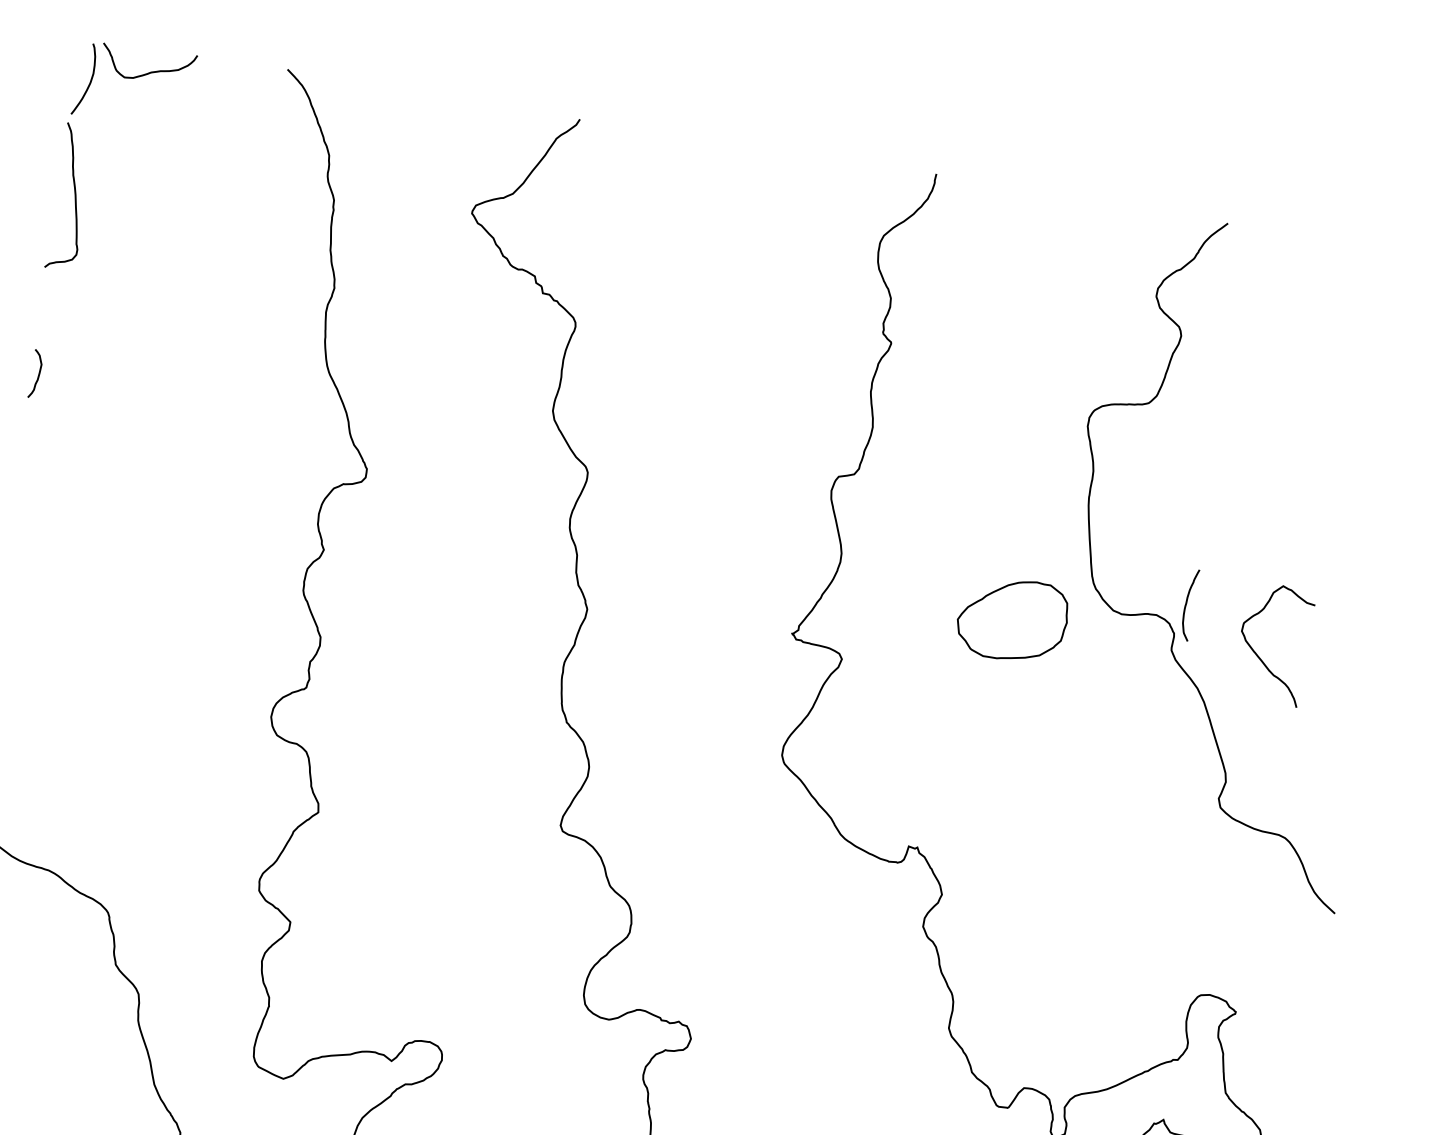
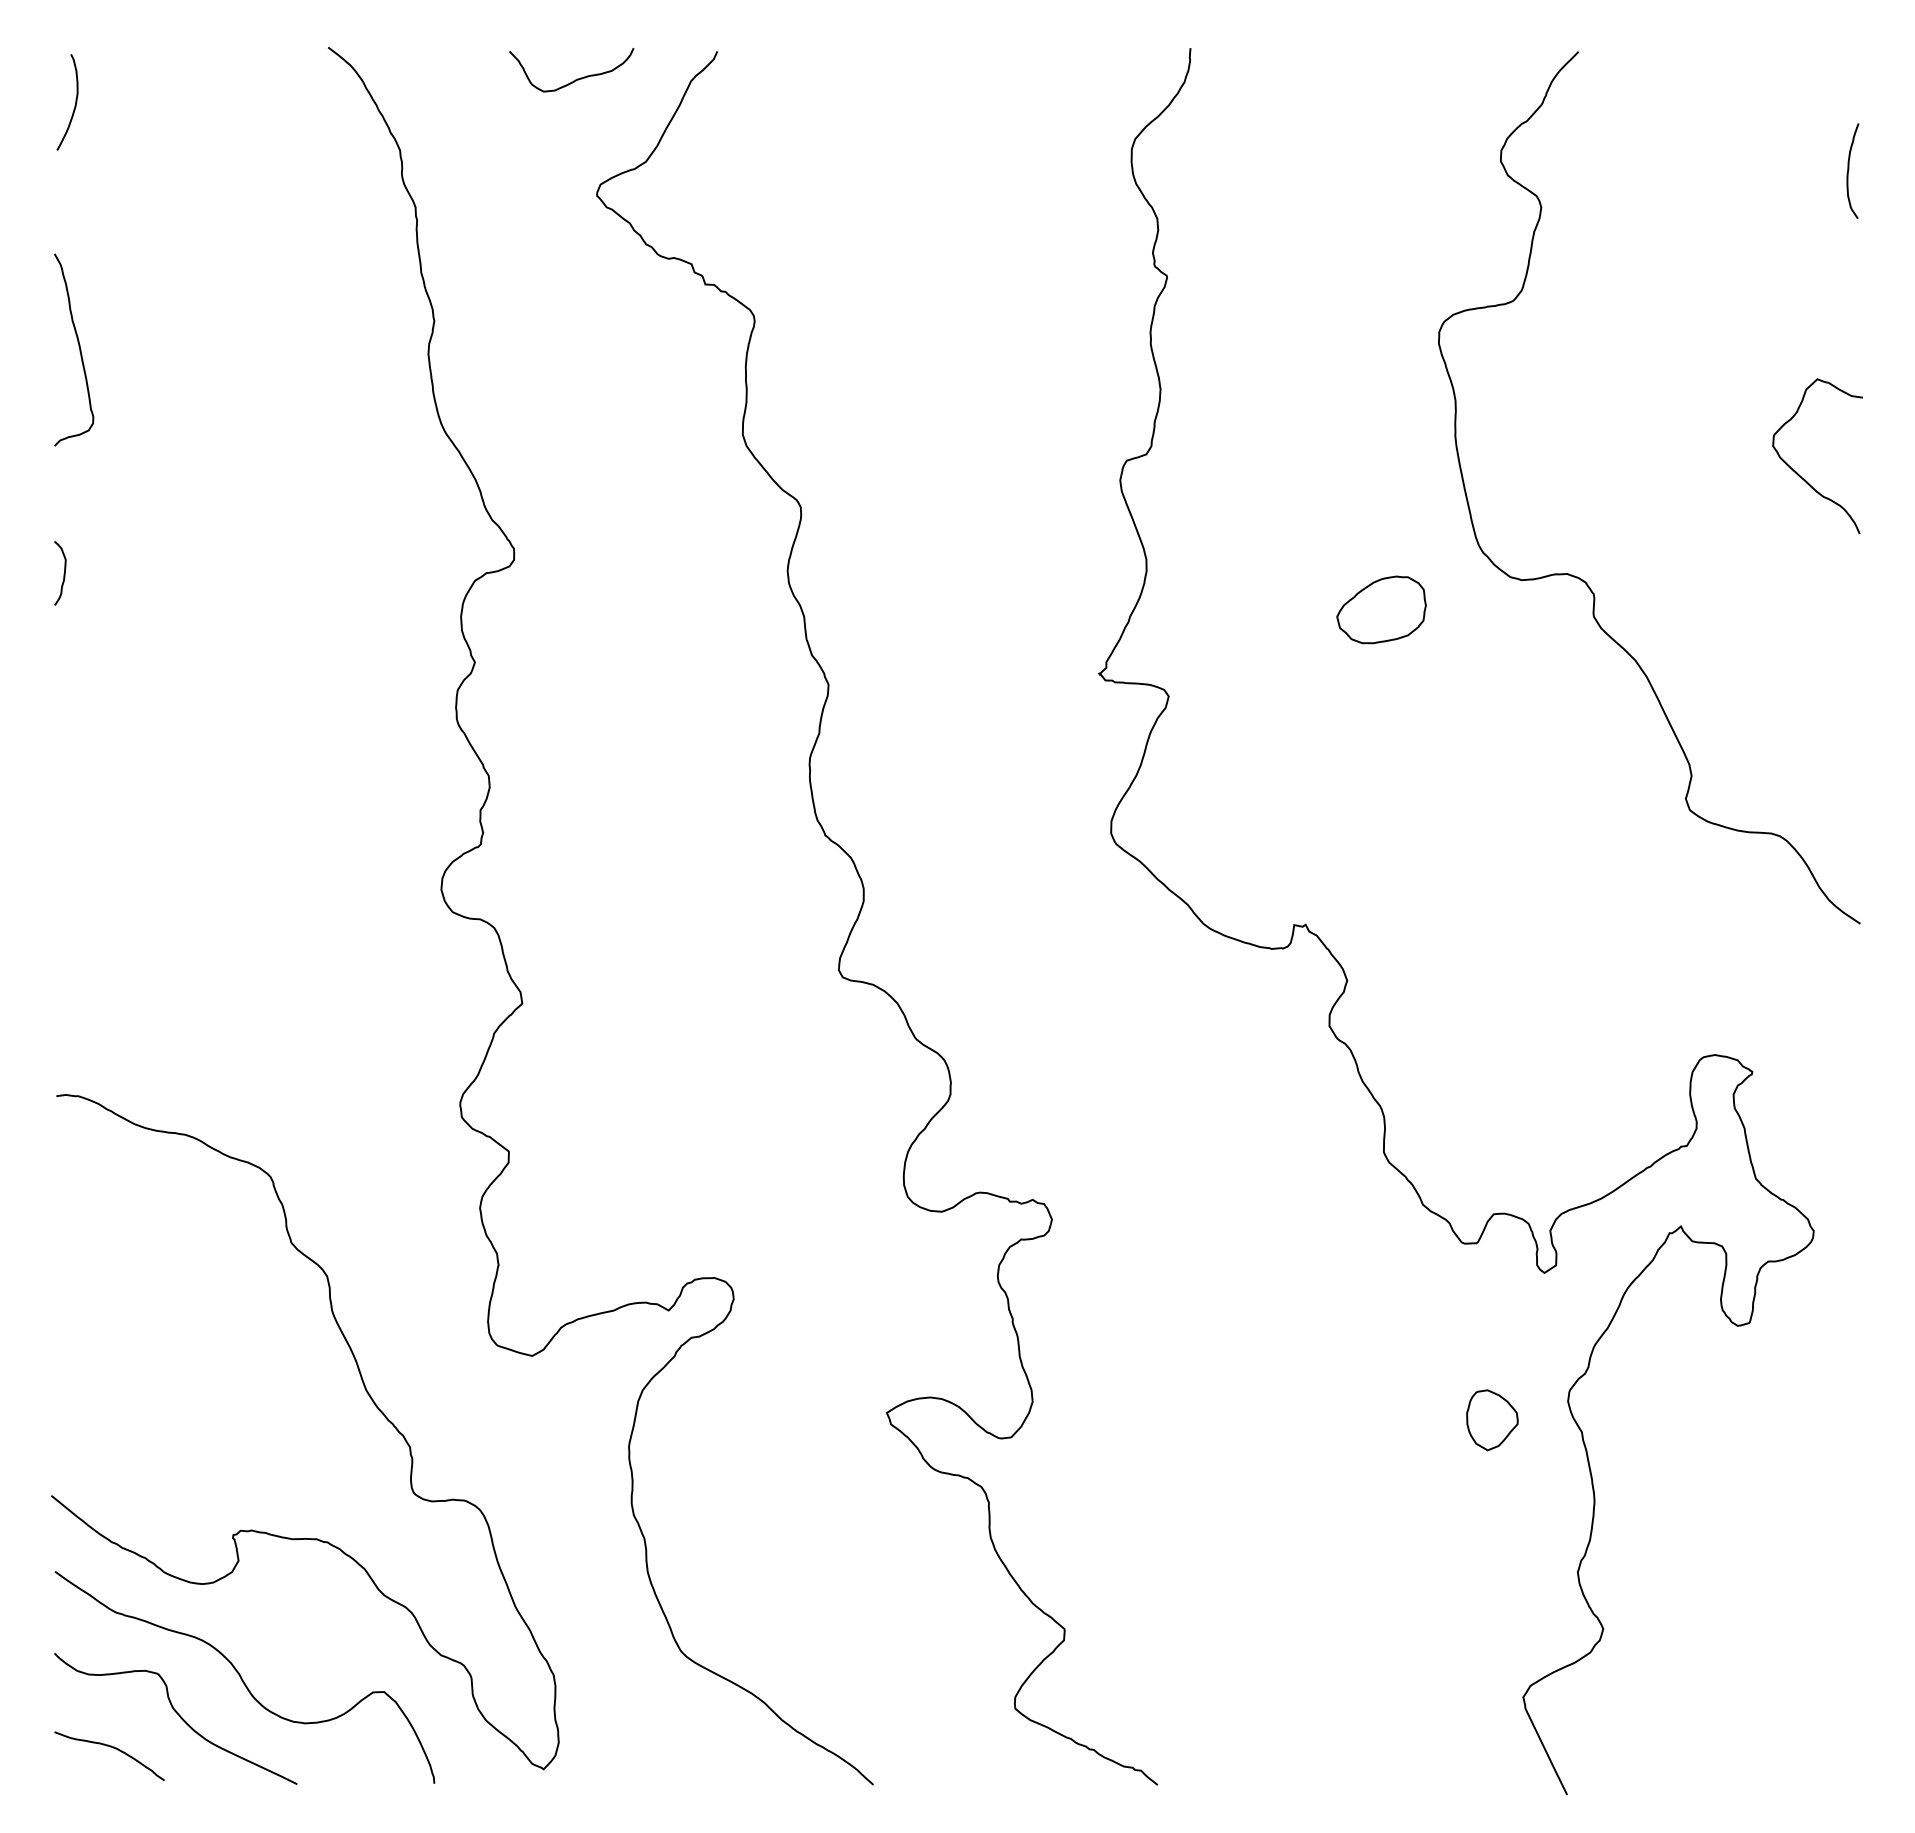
curve: (149, 72) -> (575, 79), moved
curve: (74, 195) -> (78, 346), moved
curve: (38, 374) -> (63, 573), moved
curve: (1187, 604) -> (1849, 170), moved
part: (1012, 619) -> (1381, 609), size x0.62
curve: (1258, 655) -> (1799, 474), moved

